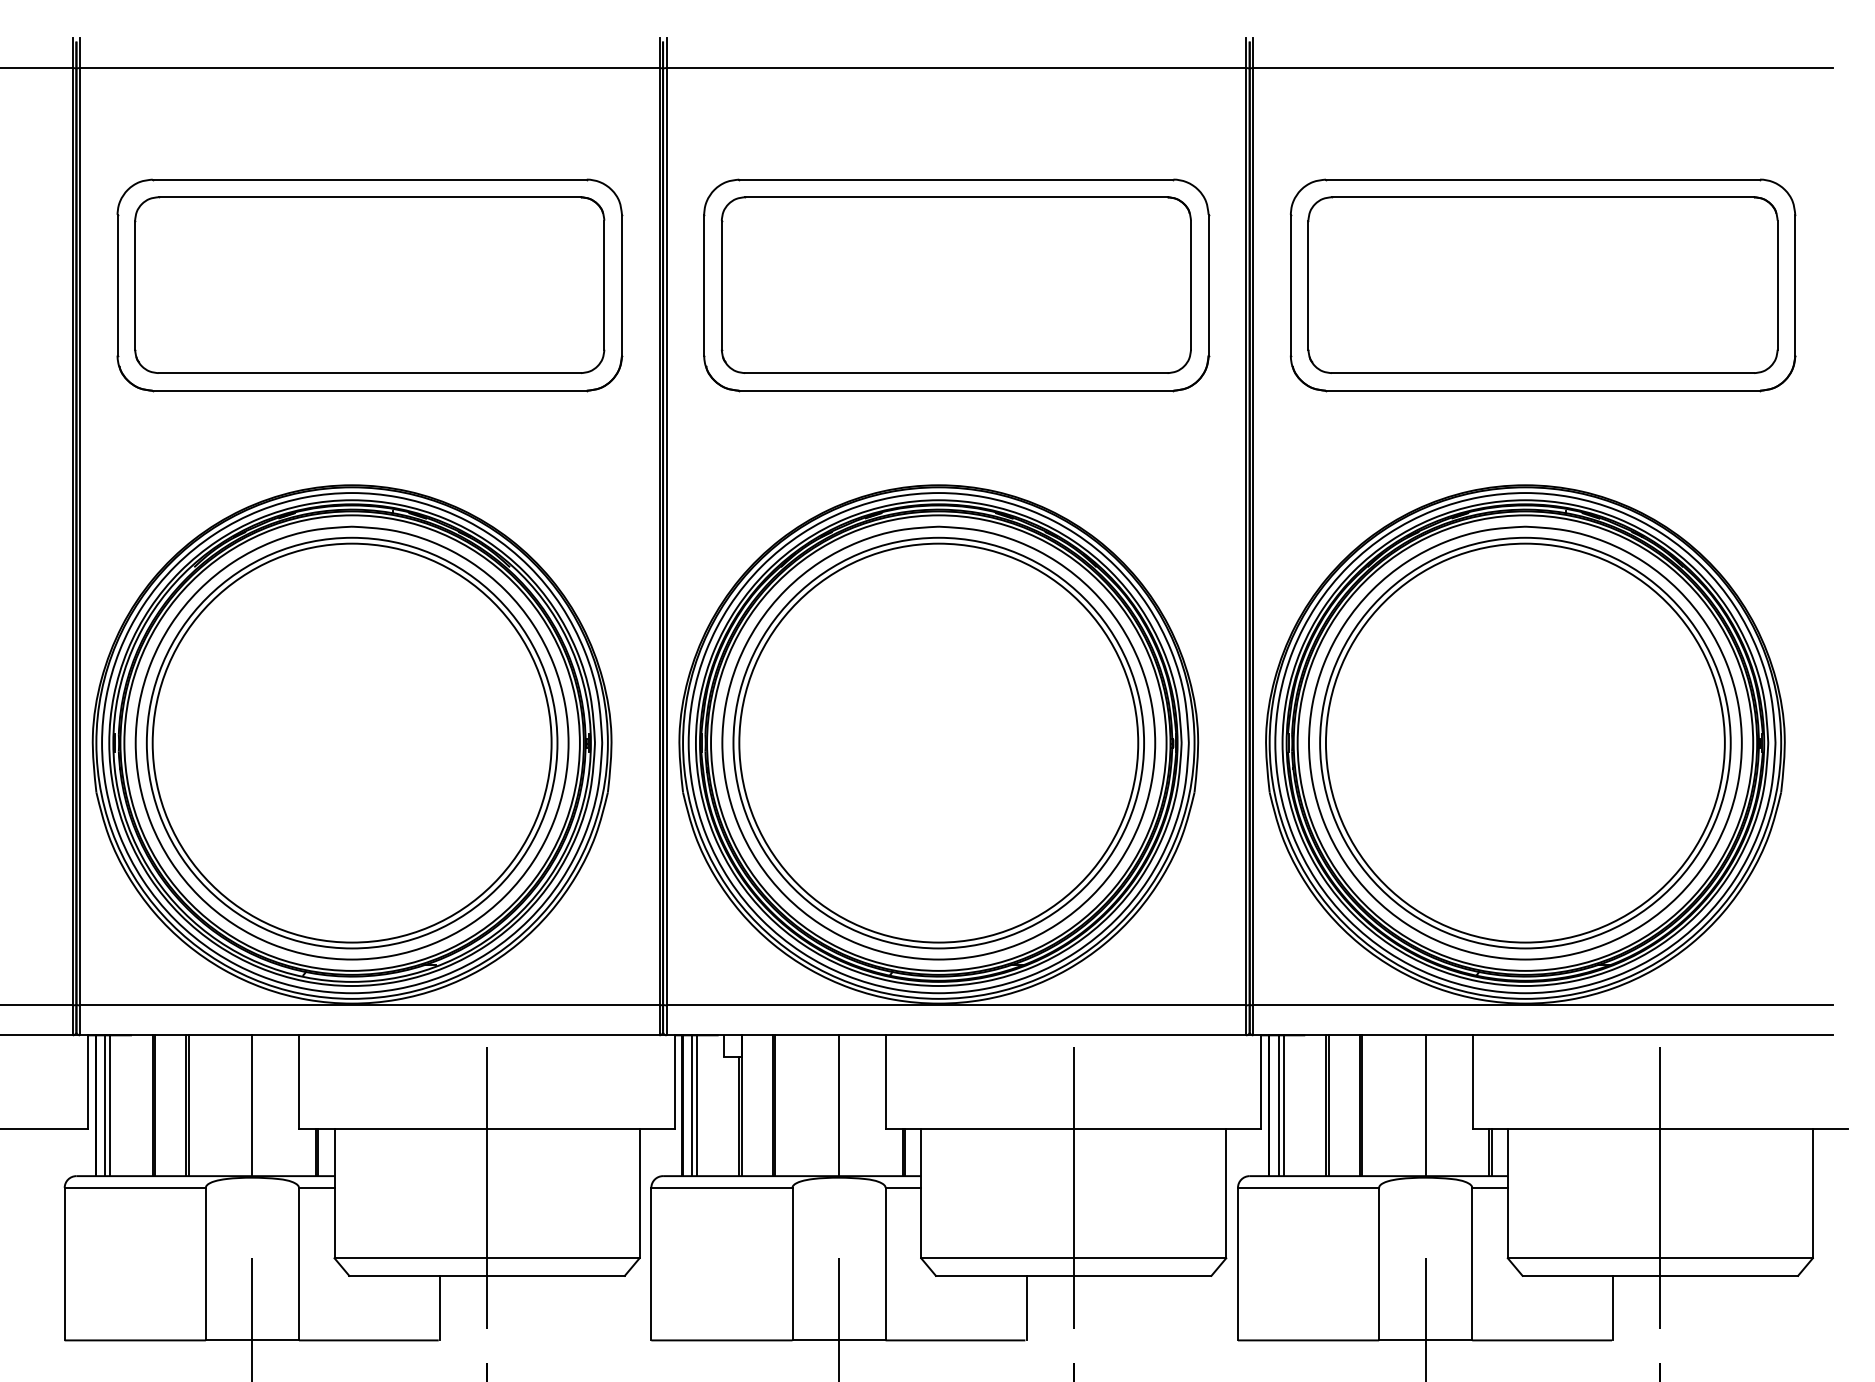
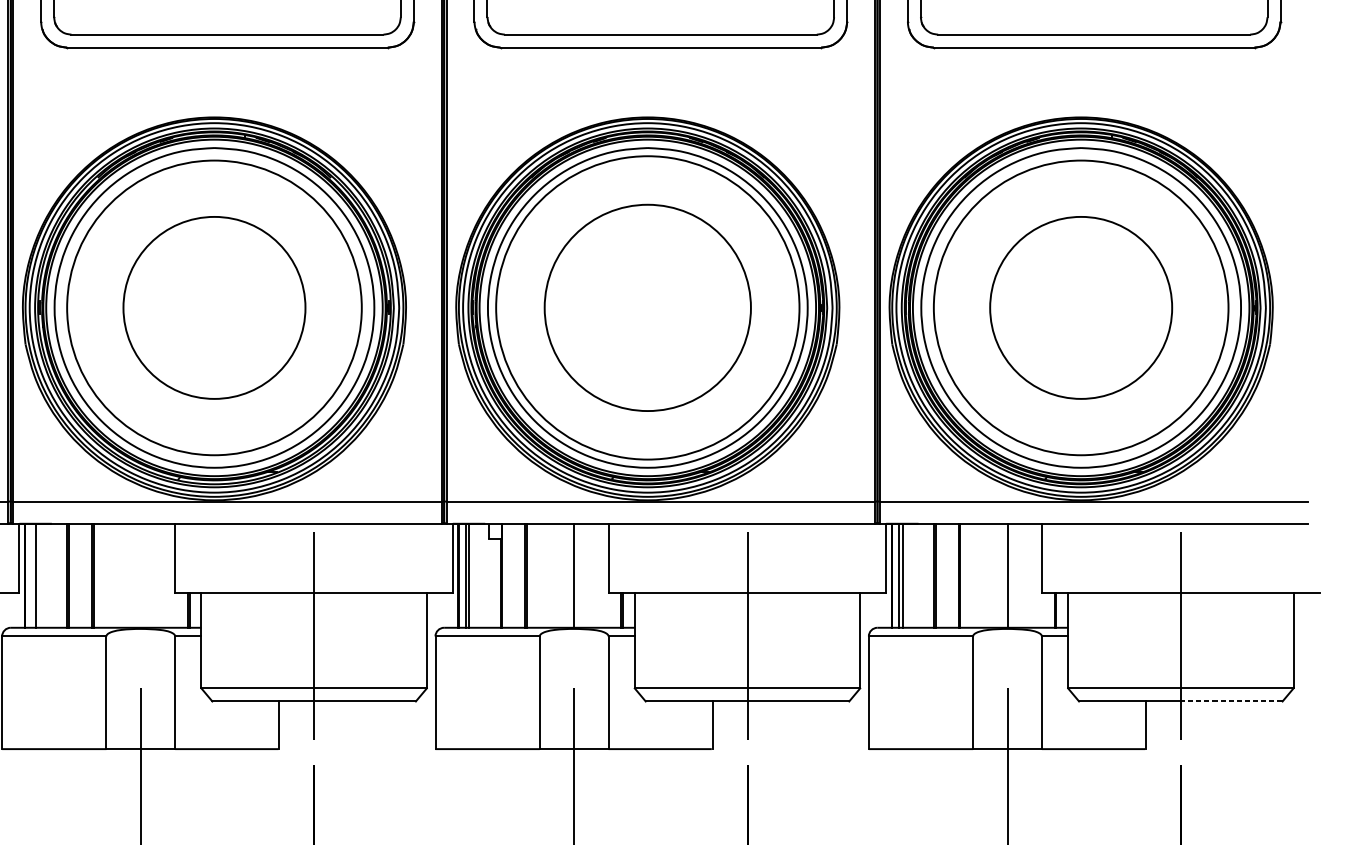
circle: (351, 742) -> (213, 307), size x0.6
circle: (938, 742) -> (647, 307), size x0.7
circle: (1525, 742) -> (1081, 307), size x0.6
line: (105, 1105) -> (32, 575), removed
line: (252, 1105) -> (140, 575), removed
line: (1729, 1275) -> (1231, 701), solid -> dashed

